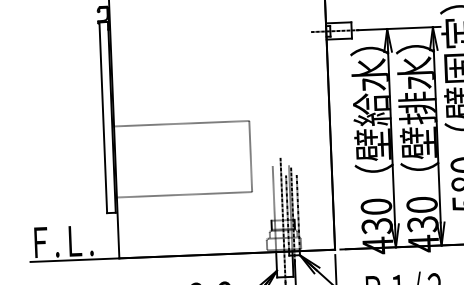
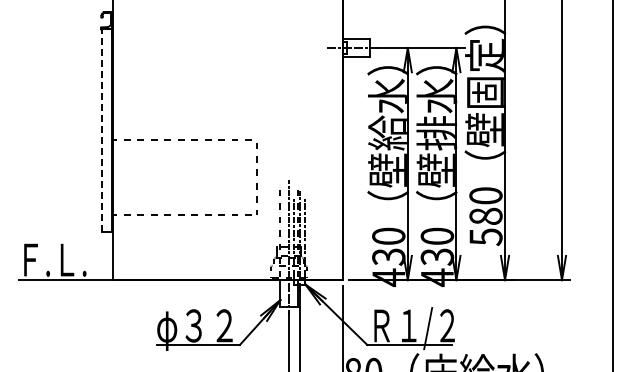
line: (103, 118) -> (102, 130), solid -> dashed

